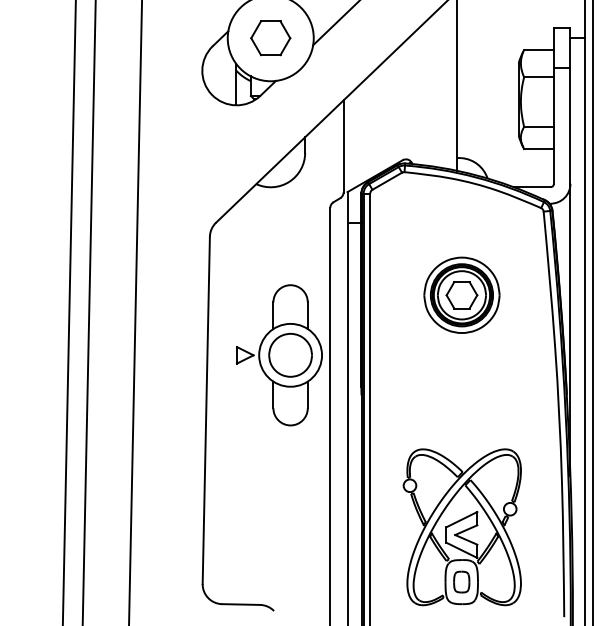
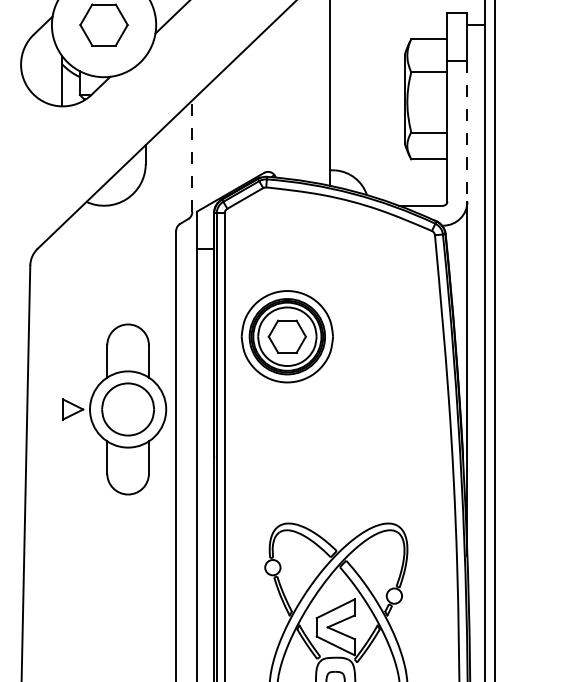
line: (570, 125) -> (467, 130), solid -> dashed
line: (343, 146) -> (192, 156), solid -> dashed
part: (461, 294) -> (286, 335), moved

